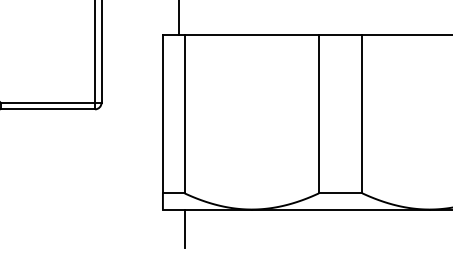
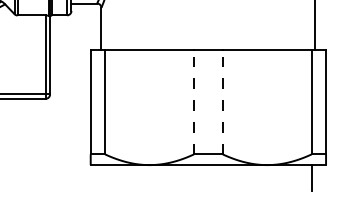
line: (318, 113) -> (193, 101), solid -> dashed
line: (361, 113) -> (222, 101), solid -> dashed
line: (185, 228) -> (105, 177), removed

